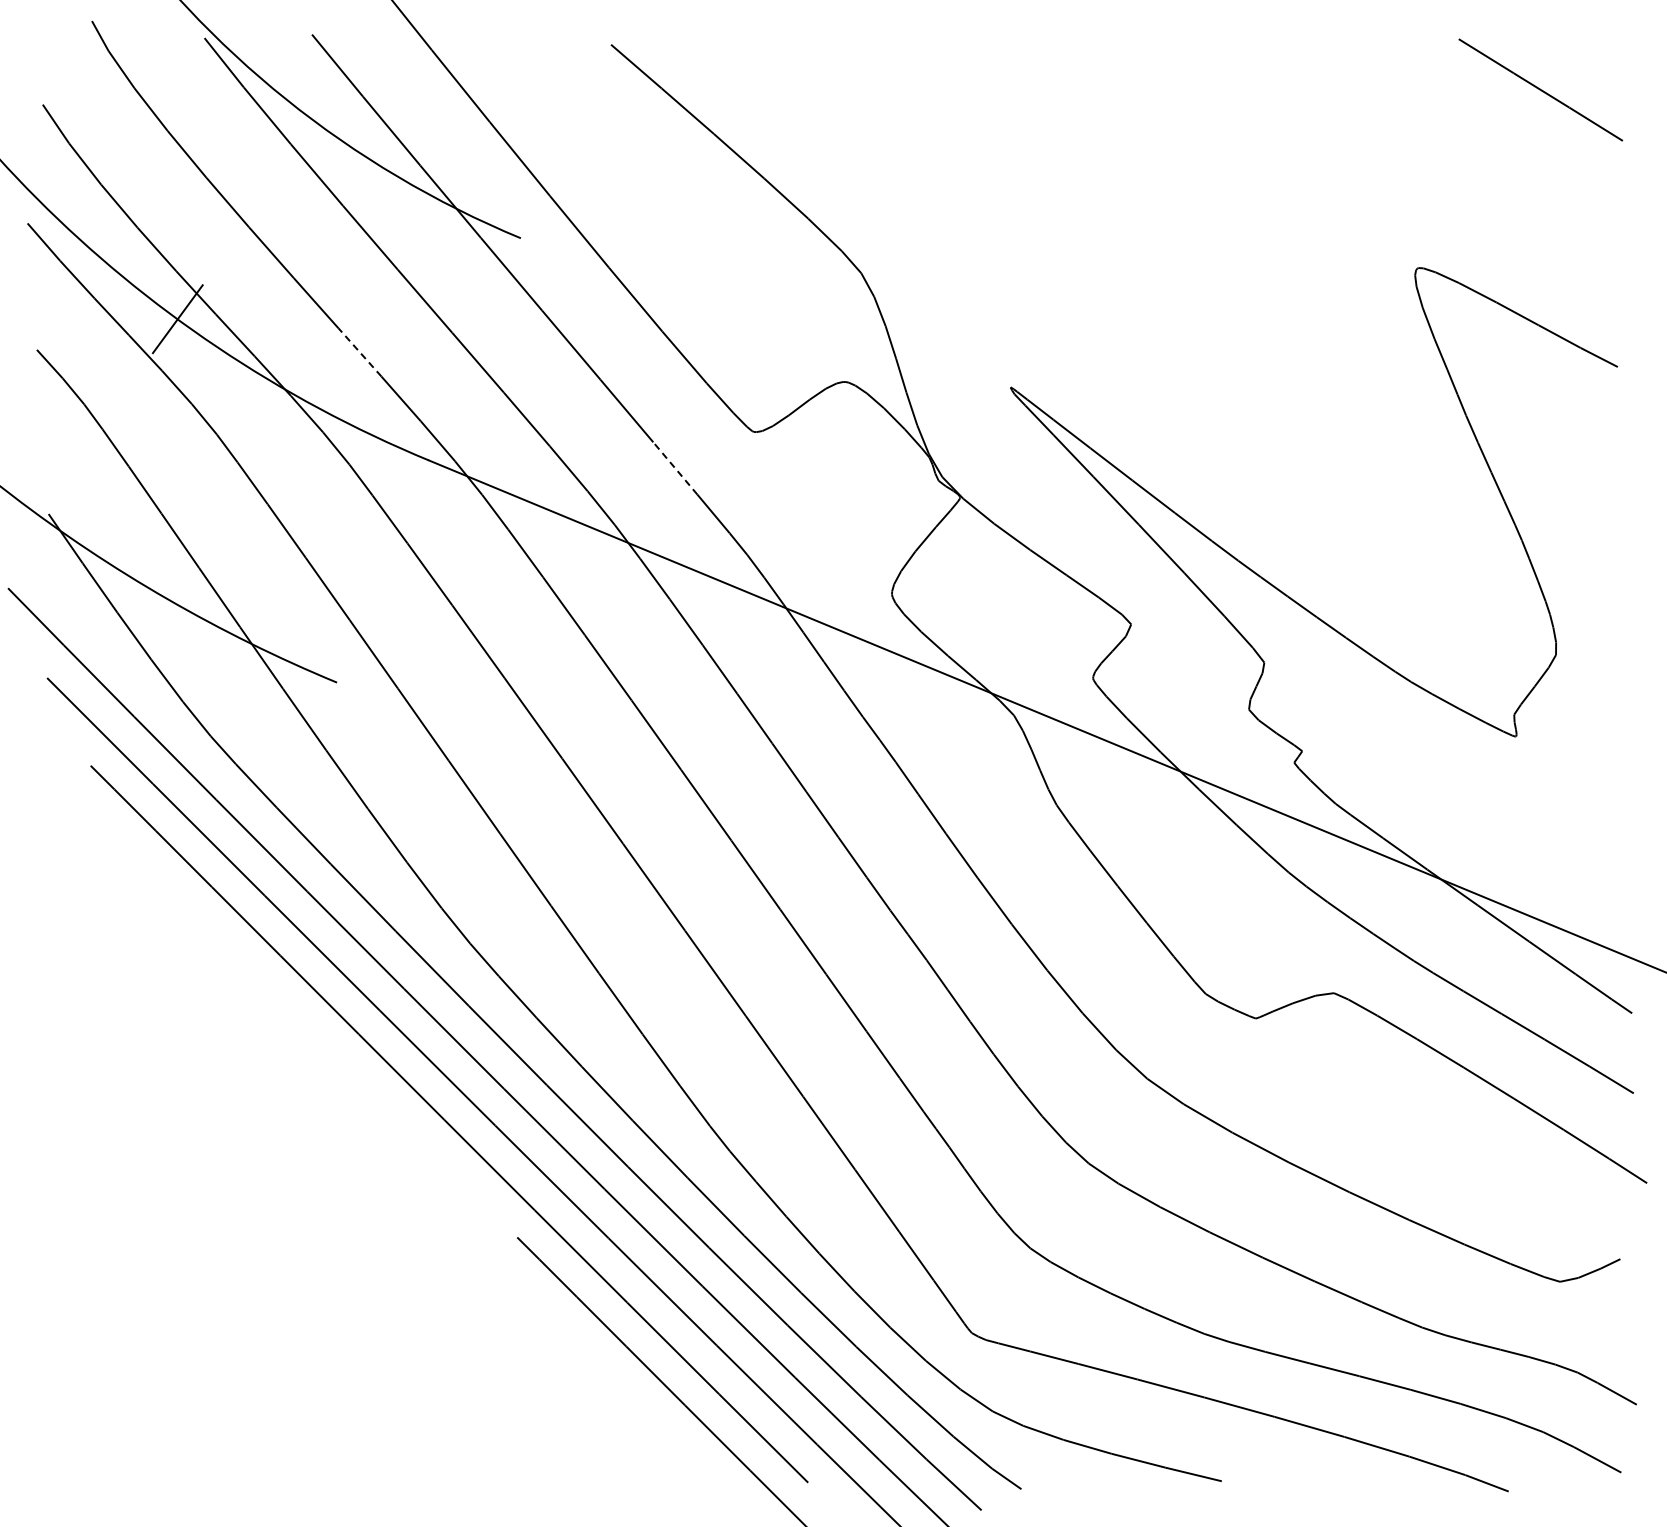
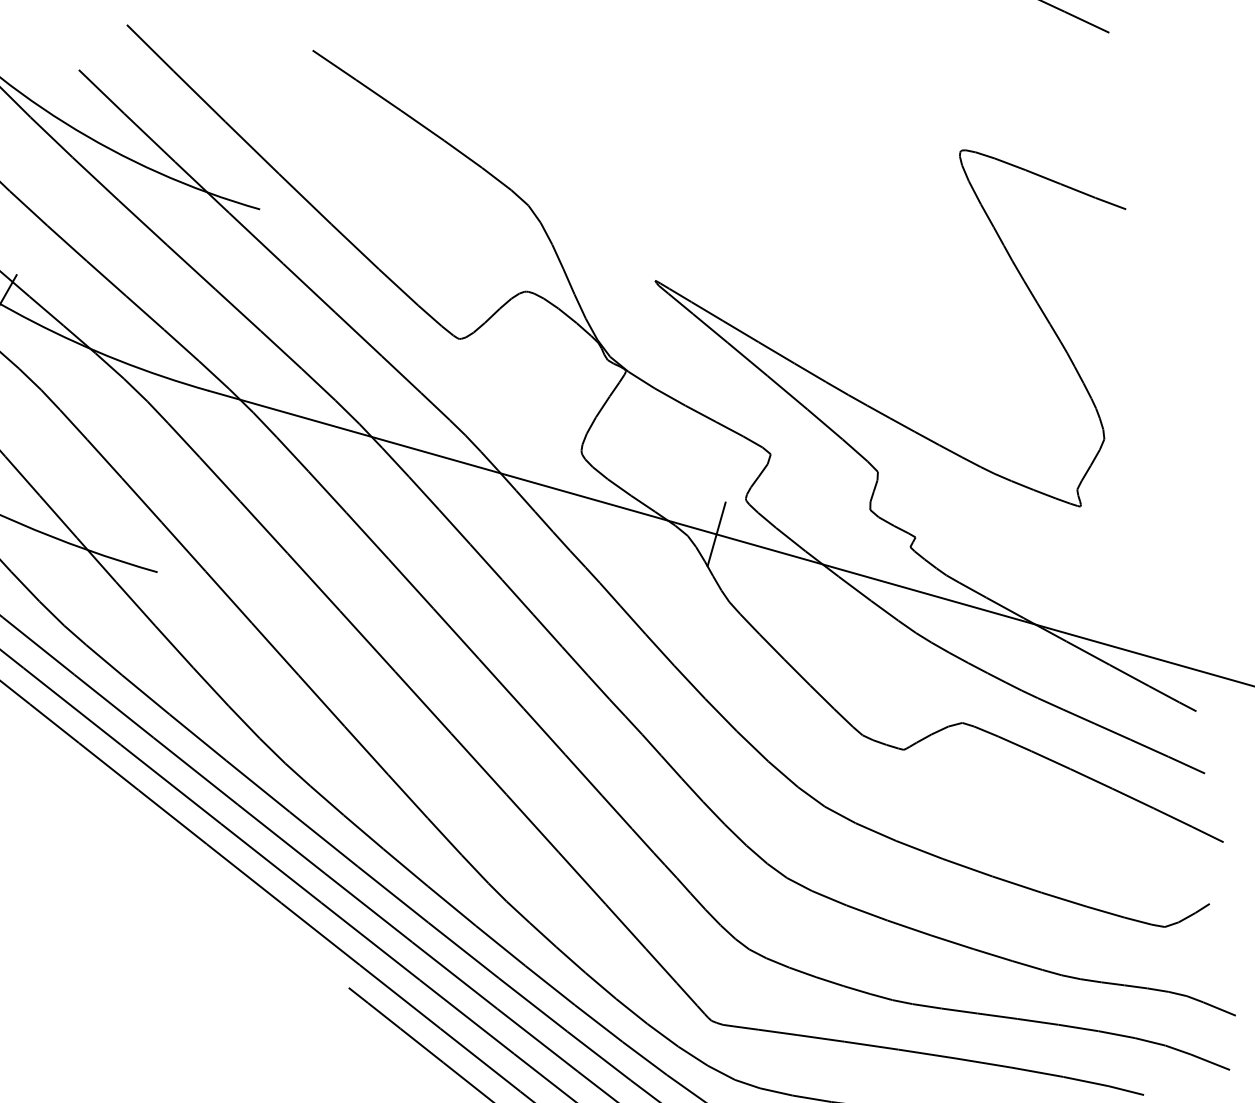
line: (359, 352) -> (144, 313), dashed -> solid
line: (675, 468) -> (401, 374), dashed -> solid
line: (1050, 717) -> (716, 534), added

